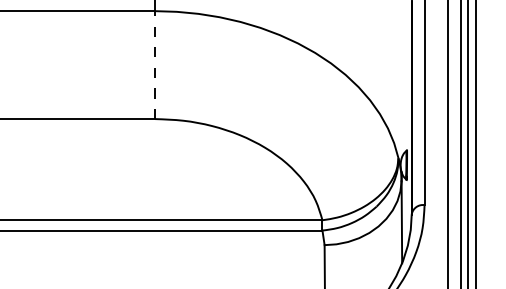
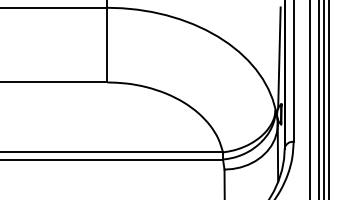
line: (155, 64) -> (107, 44), dashed -> solid
line: (404, 83) -> (279, 57), added

